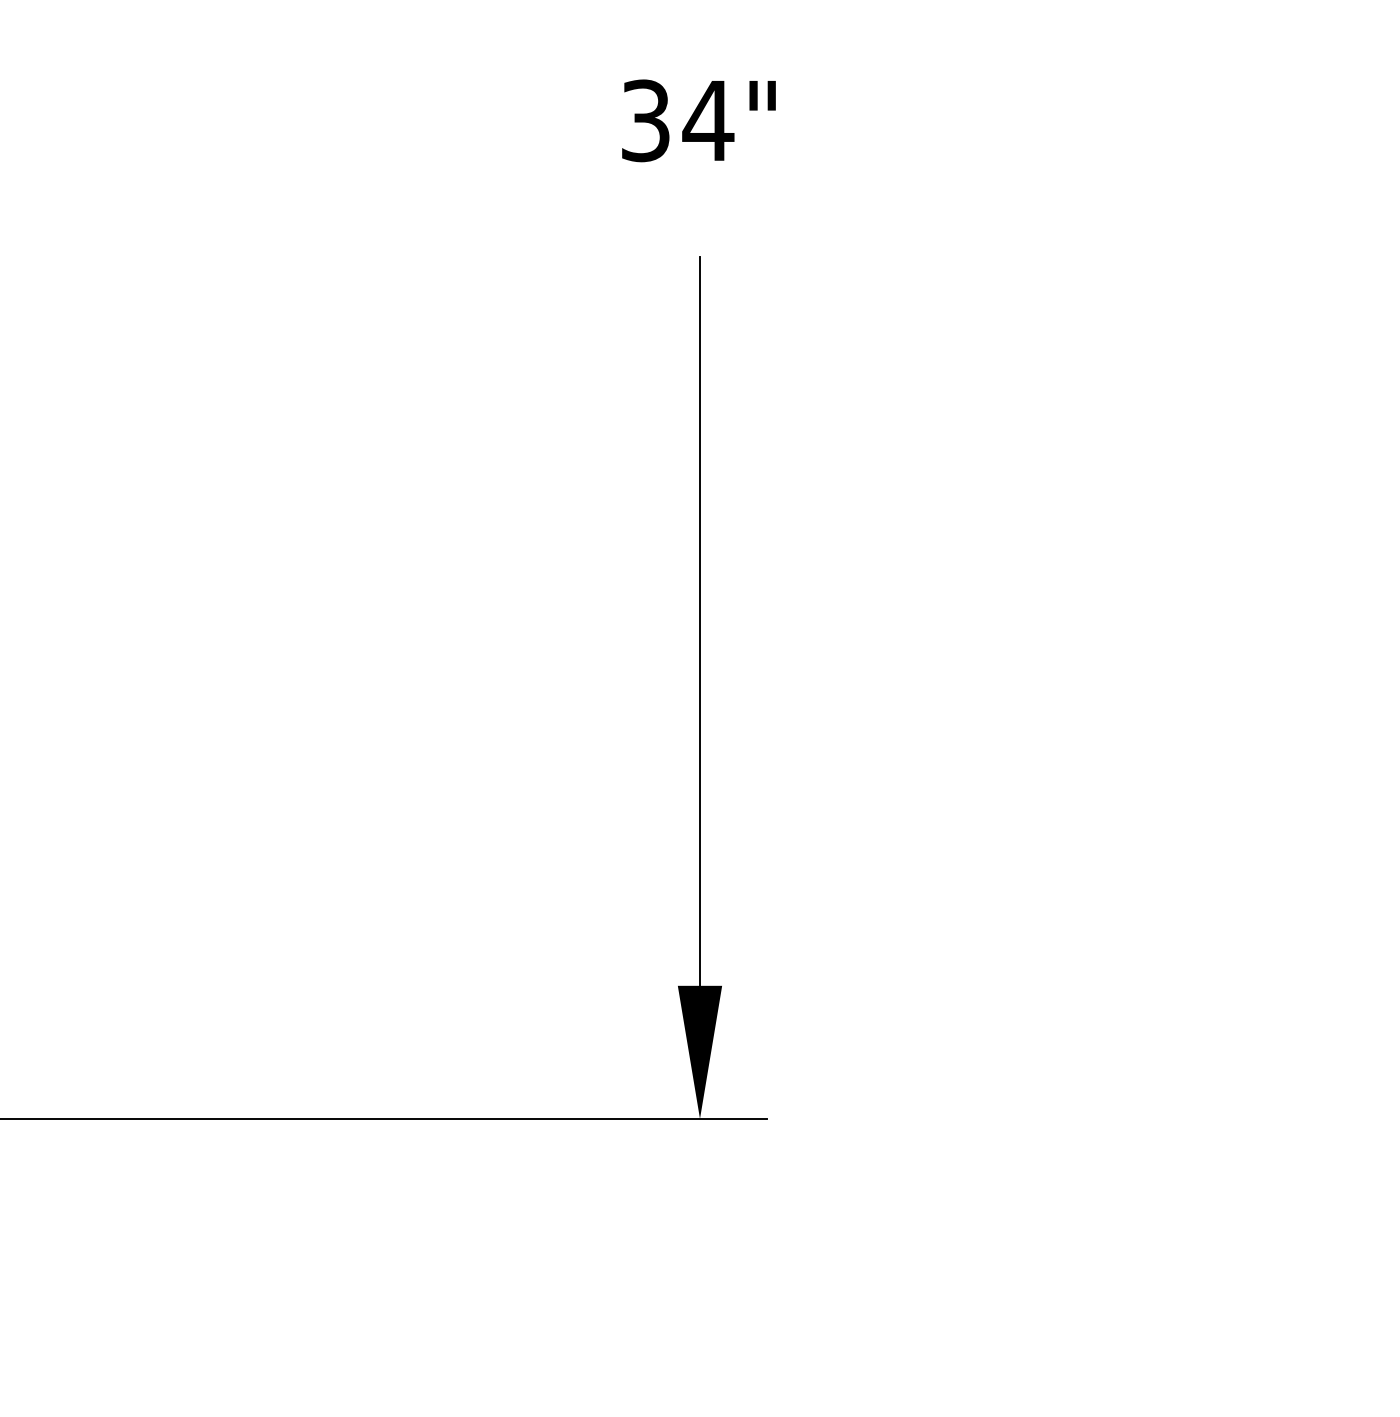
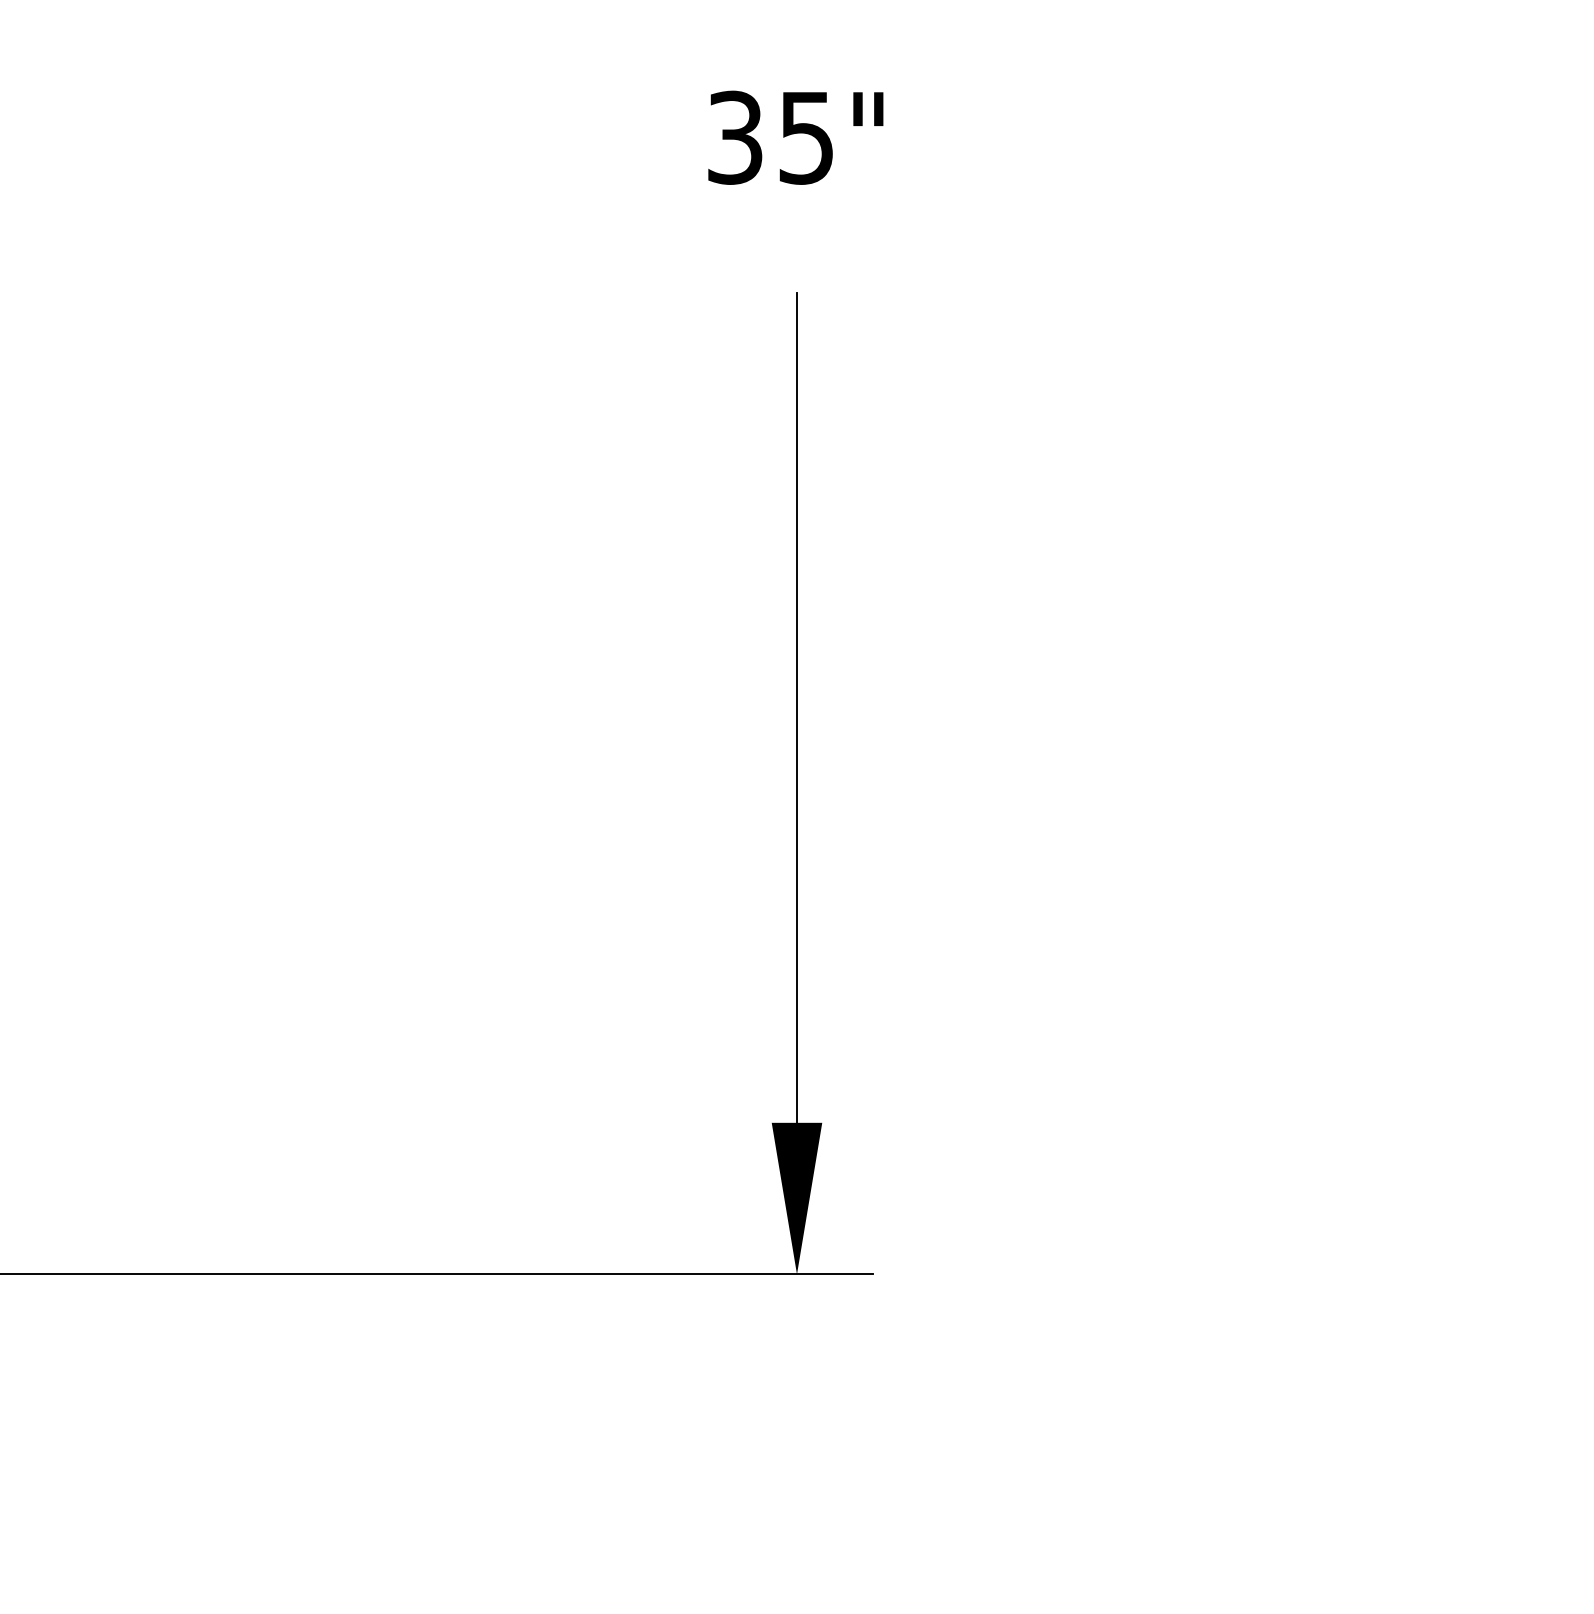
text: (708, 121) -> (806, 138), 34" -> 35"

